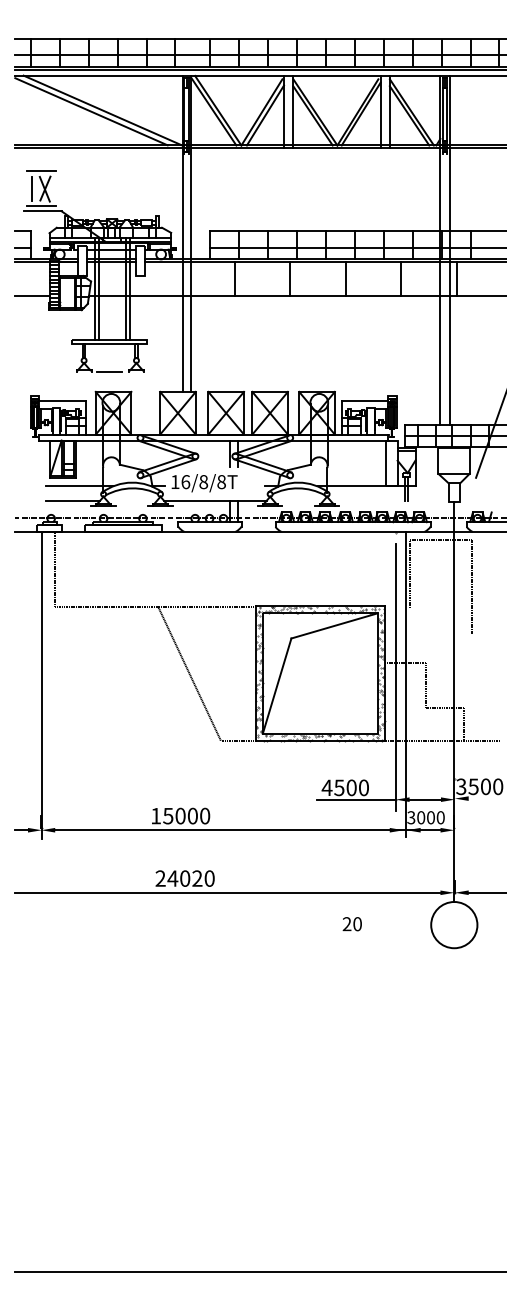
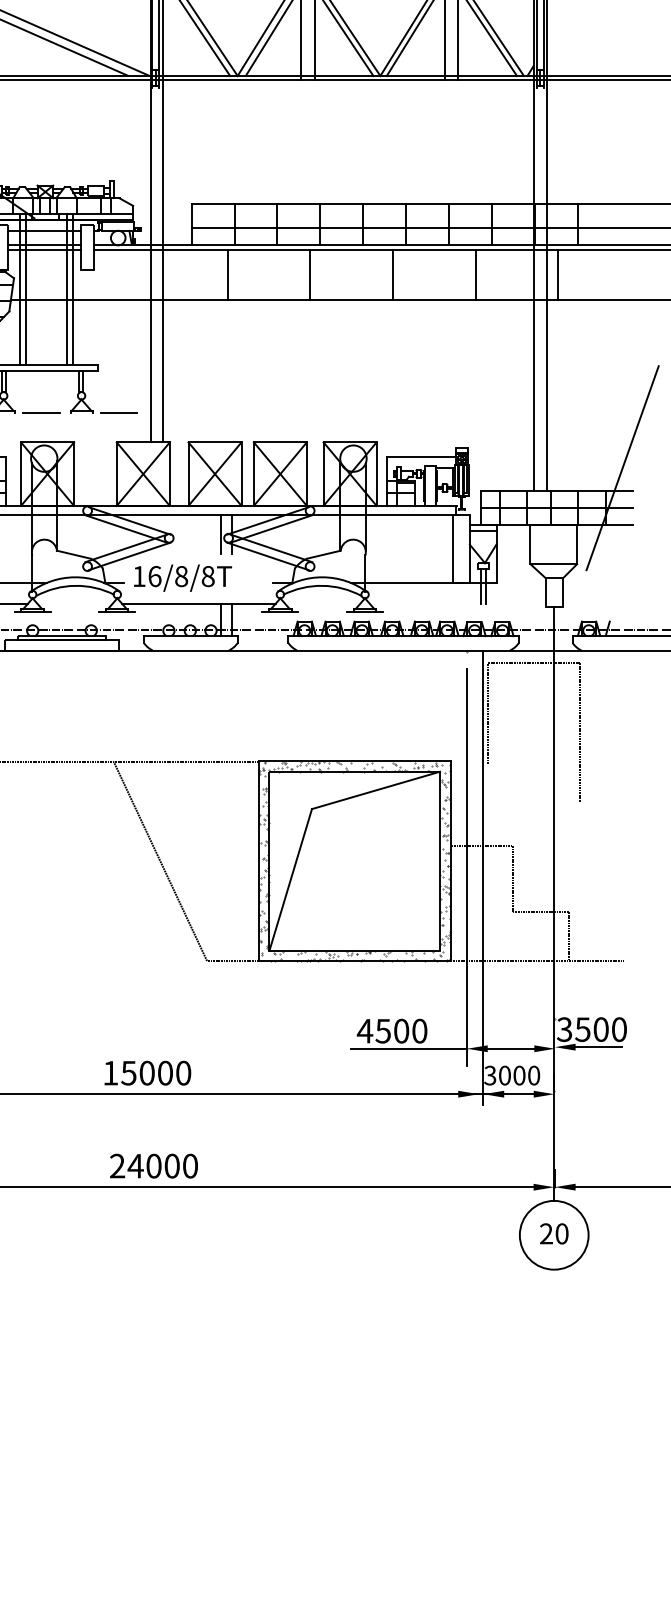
line: (161, 372) -> (118, 413), added
line: (484, 798) -> (599, 1047), added
text: (197, 878) -> (172, 1165), 24020 -> 24000
text: (351, 924) -> (553, 1234), moved

